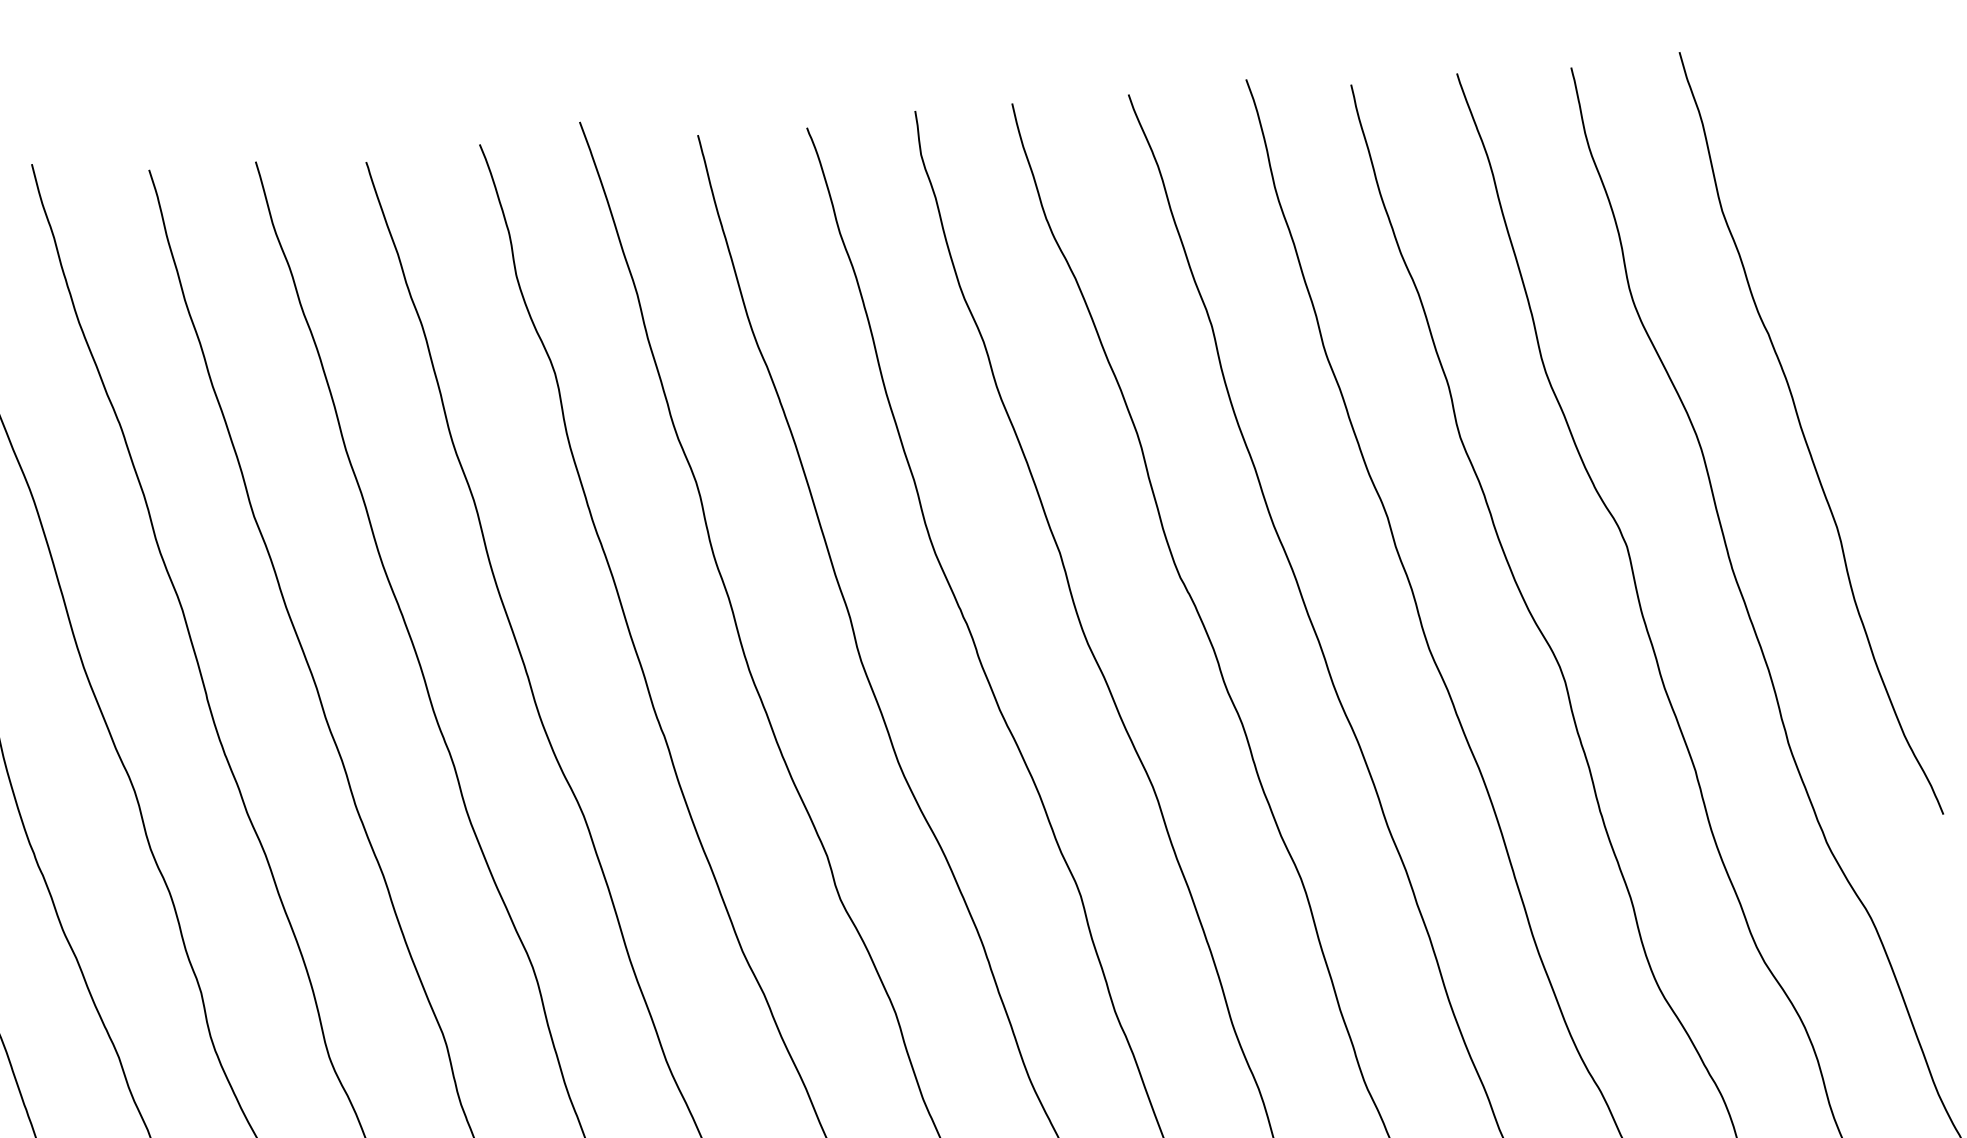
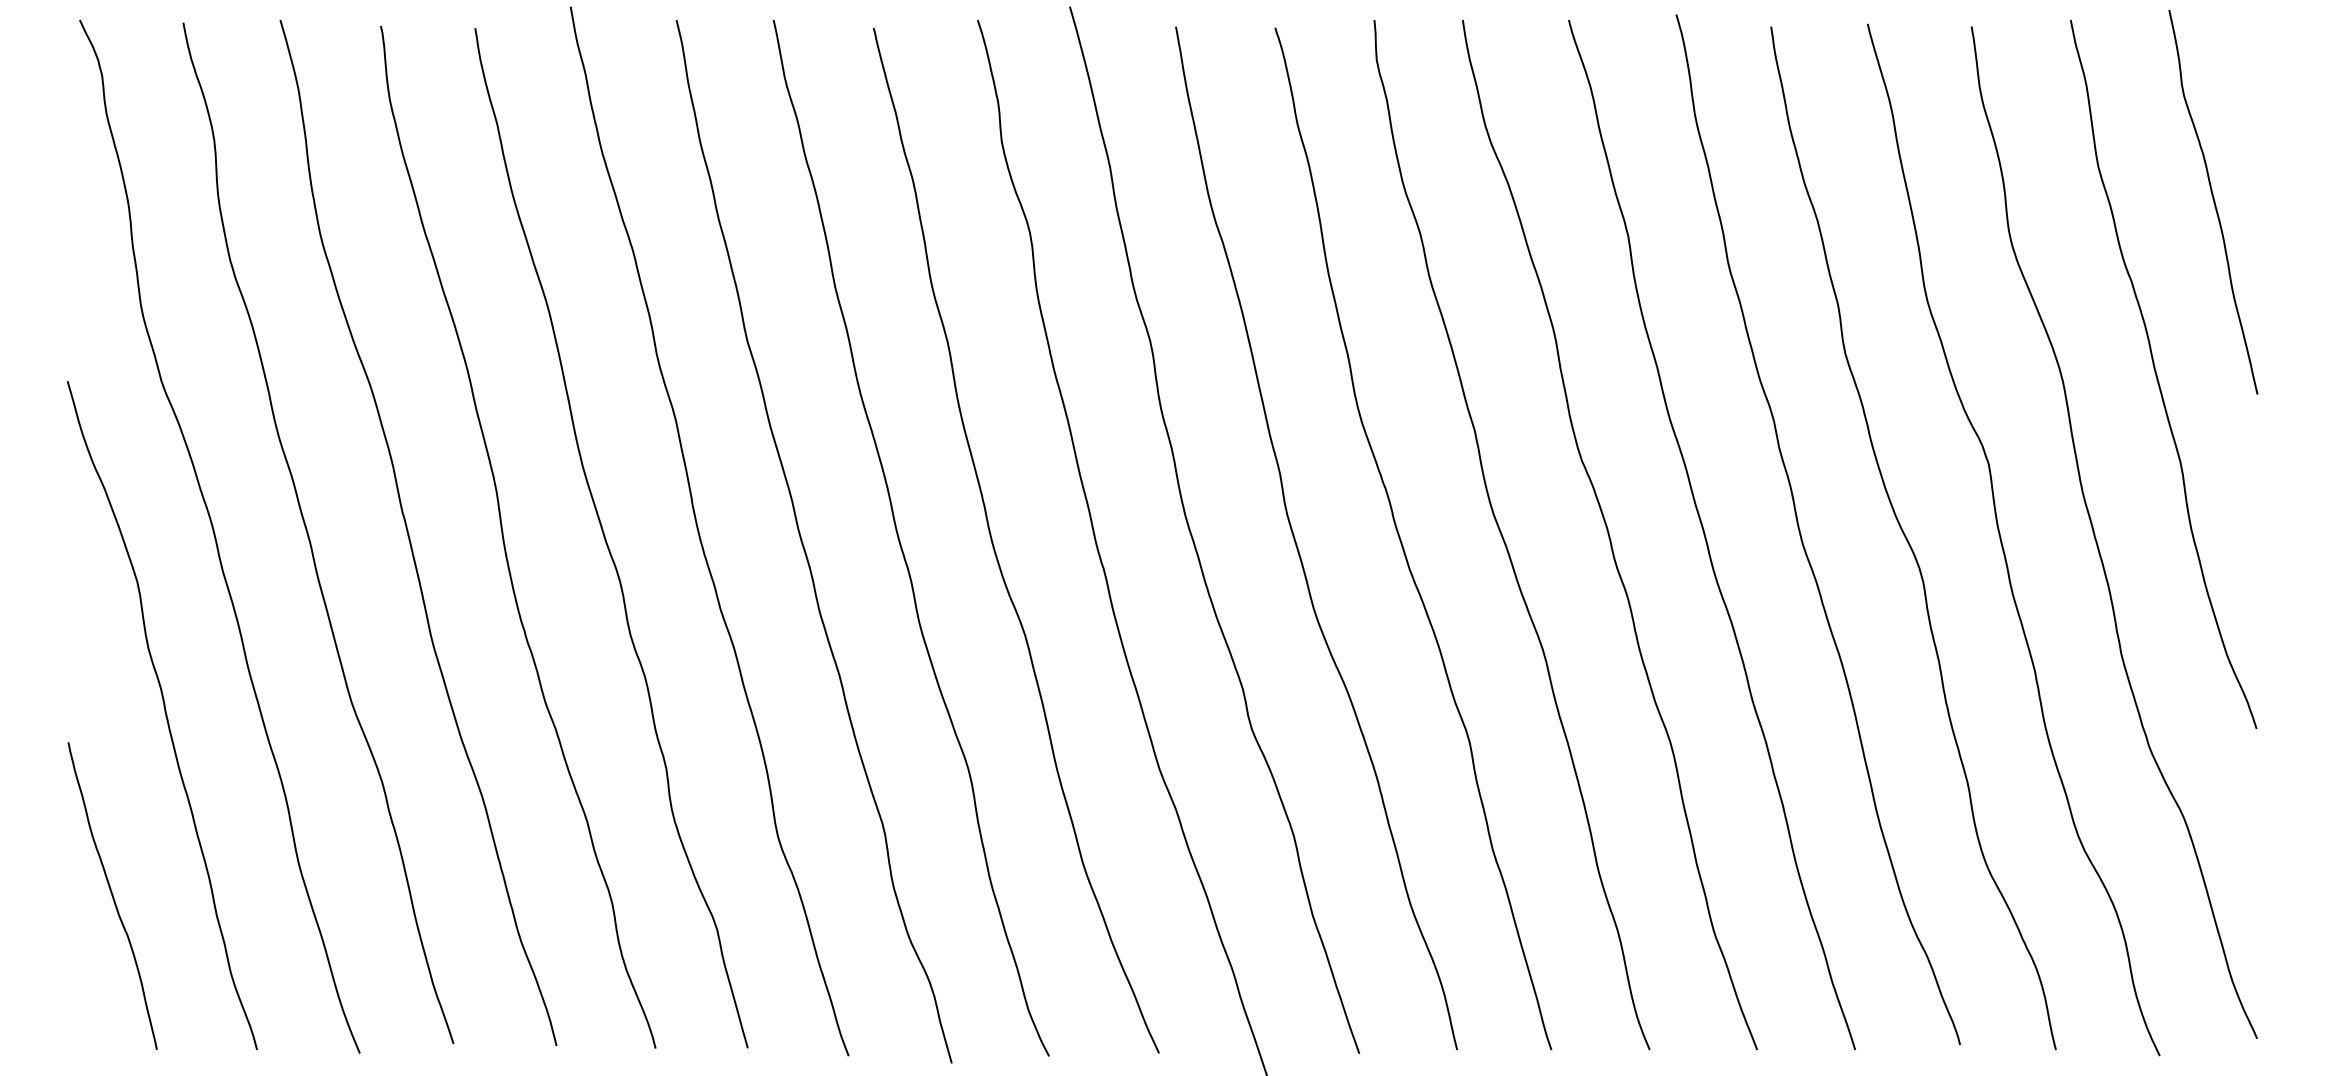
curve: (1851, 240) -> (2213, 202), added

